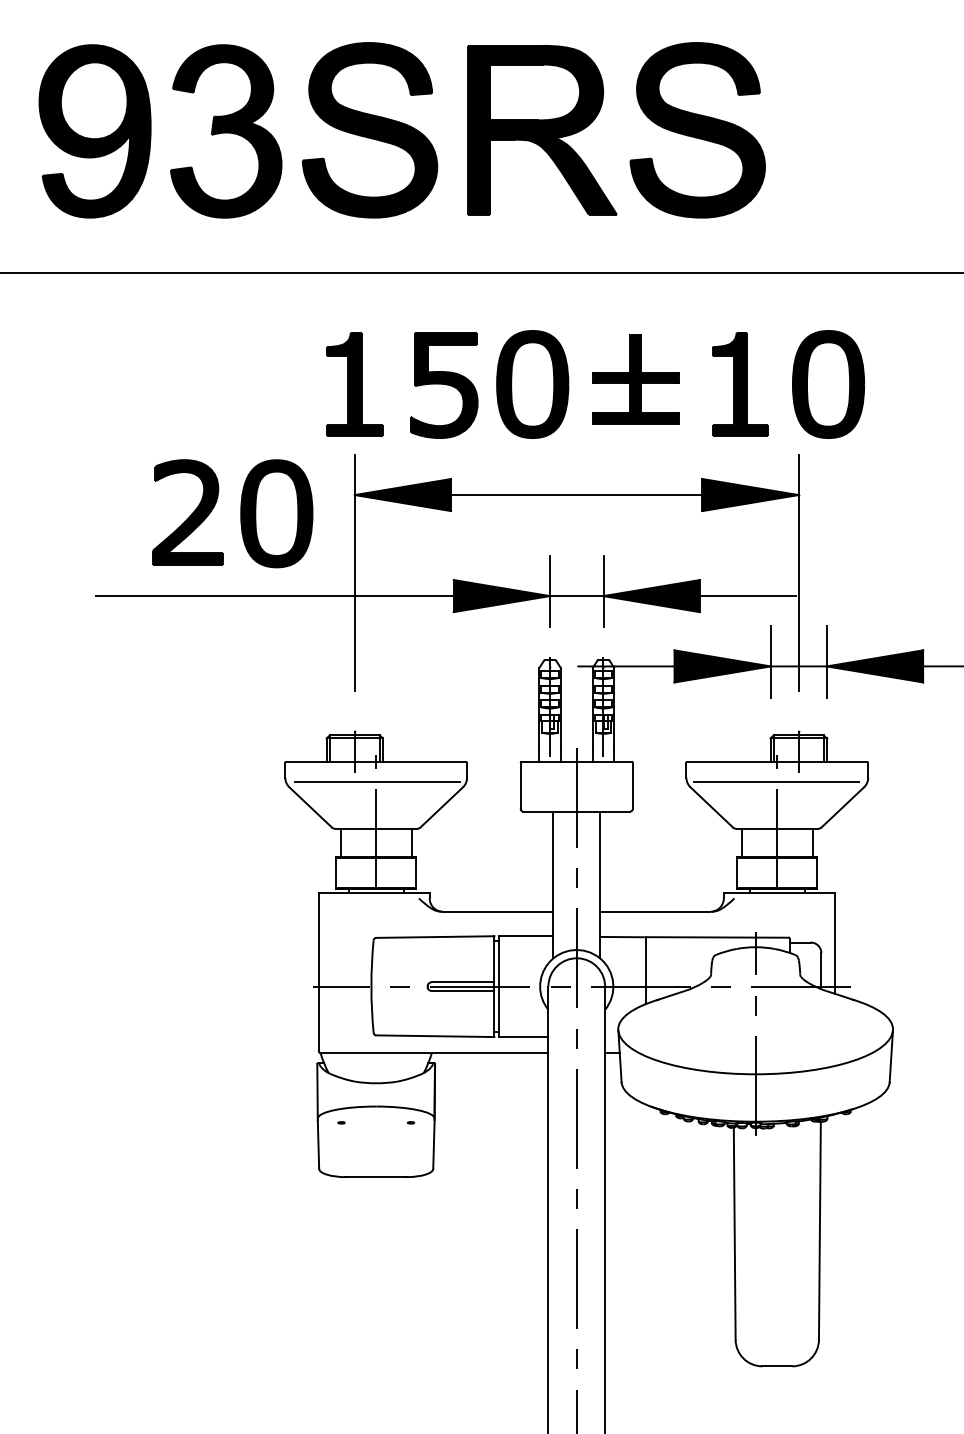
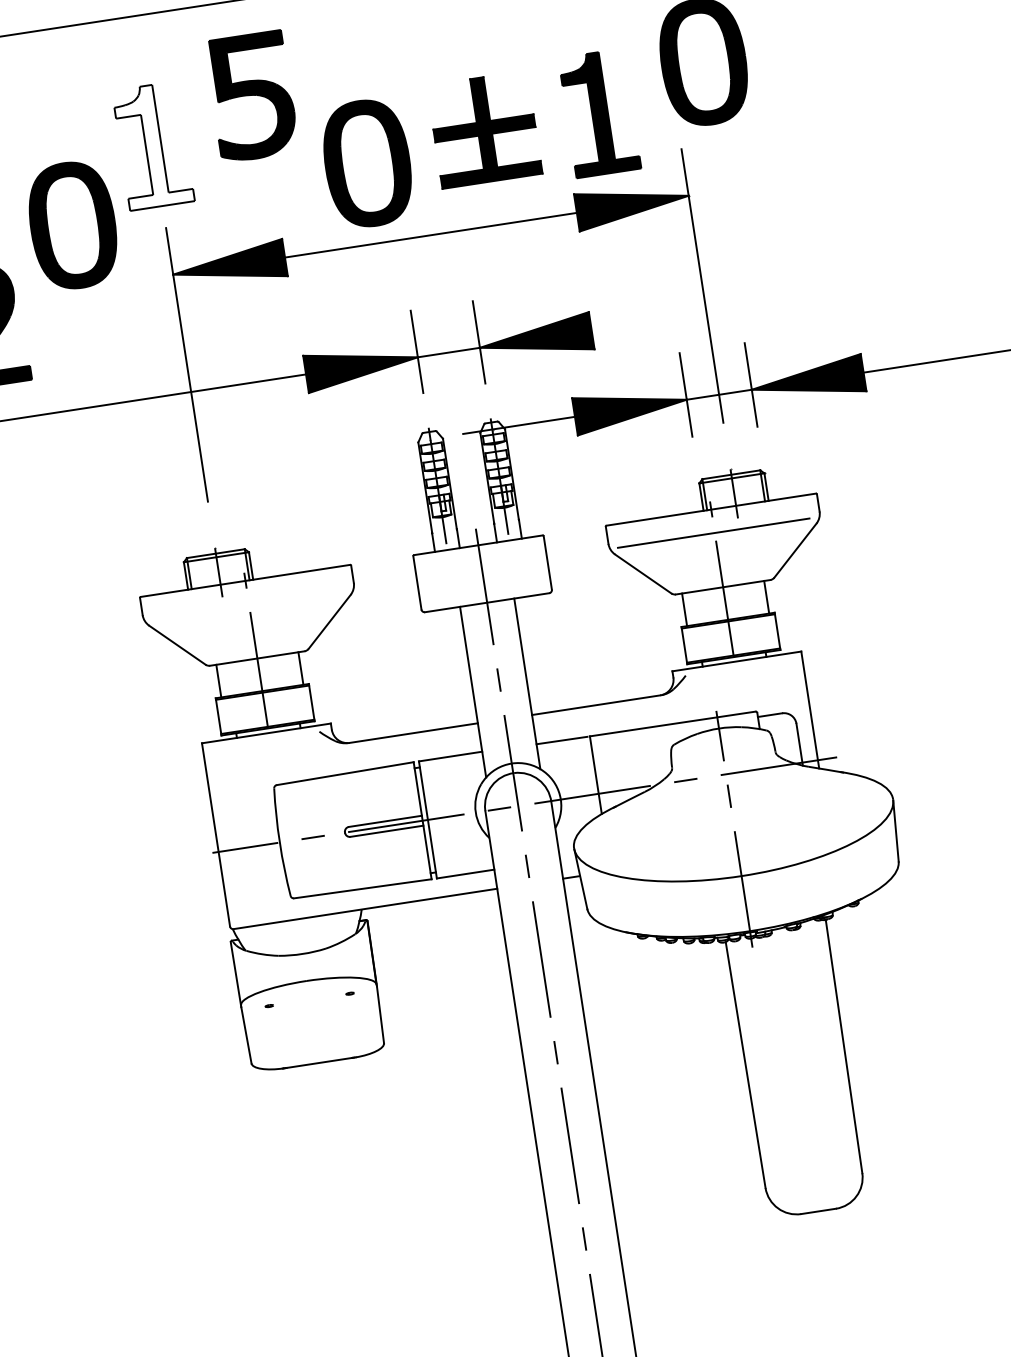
part: (635, 379) -> (484, 130), moved
fill: (354, 383) -> (153, 145), removed
part: (532, 384) -> (367, 163), moved
part: (740, 384) -> (599, 113), moved
part: (444, 385) -> (252, 96), moved
part: (276, 513) -> (72, 225), moved
line: (747, 596) -> (647, 322), removed
line: (376, 782) -> (249, 604), removed

